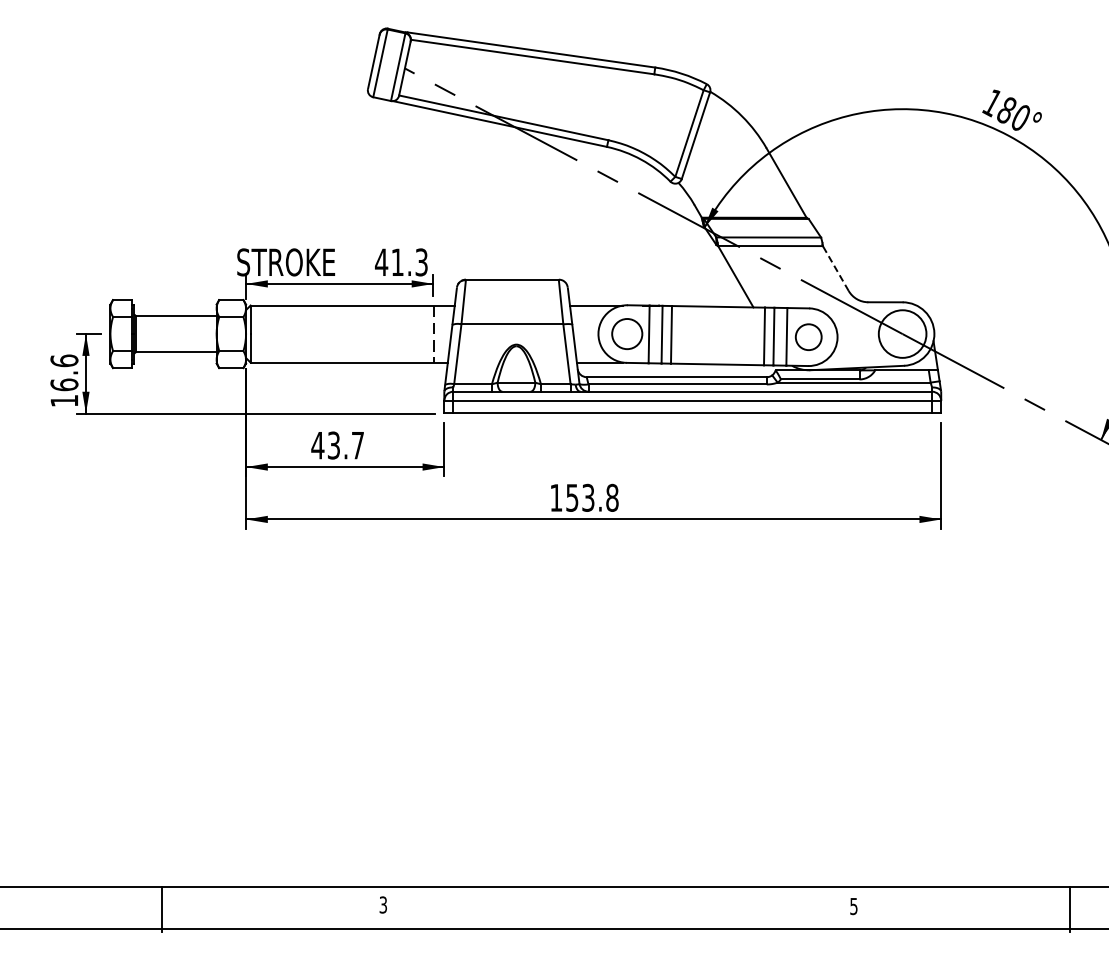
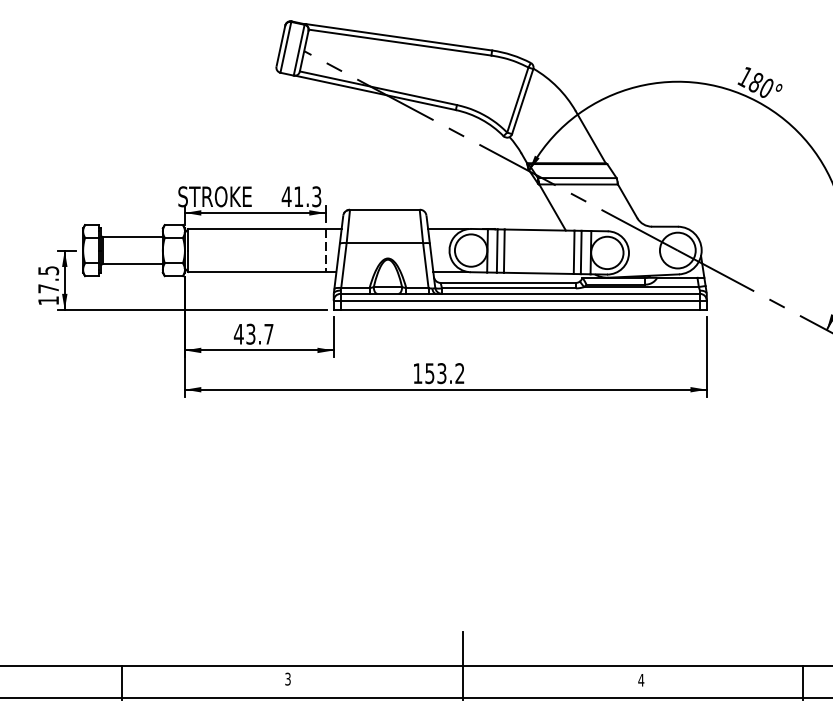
line: (835, 268) -> (627, 201), dashed -> solid
circle: (626, 333) -> (470, 250), size x1.43
circle: (808, 336) -> (607, 252), size x1.67
text: (64, 372) -> (48, 279), 16.6 -> 17.5
text: (612, 497) -> (460, 373), 153.8 -> 153.2
line: (615, 886) -> (462, 665), added
text: (853, 906) -> (640, 680), 5 -> 4

